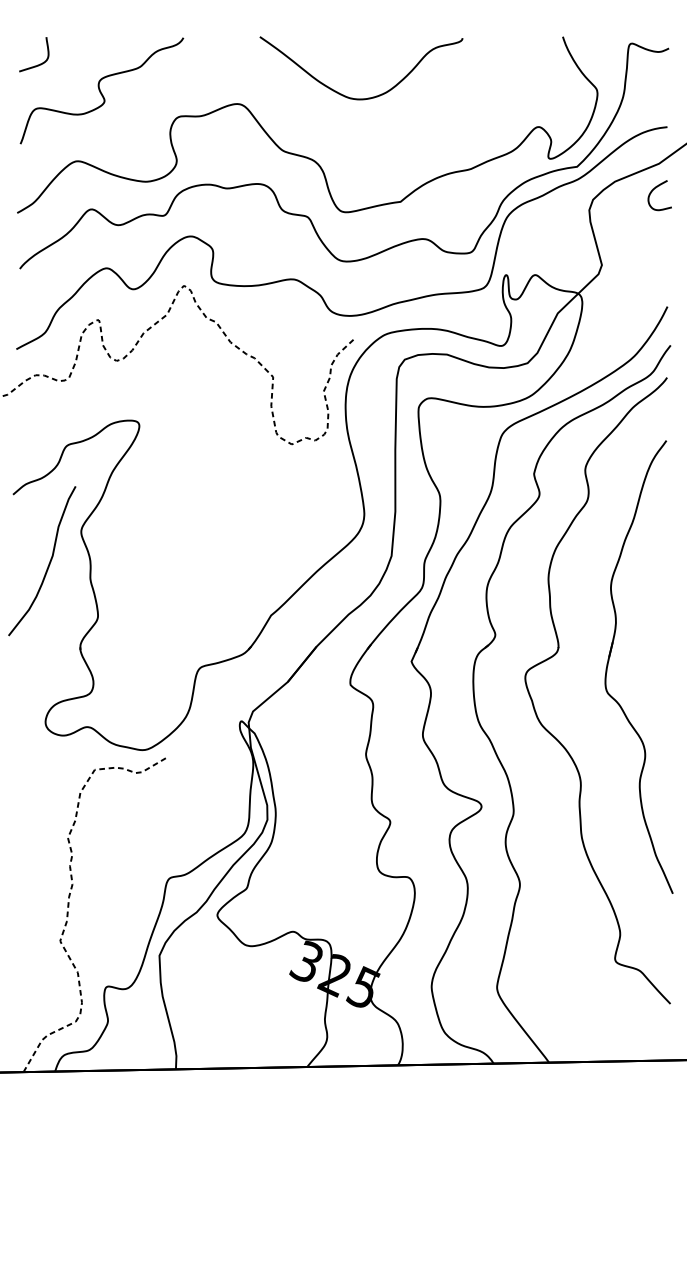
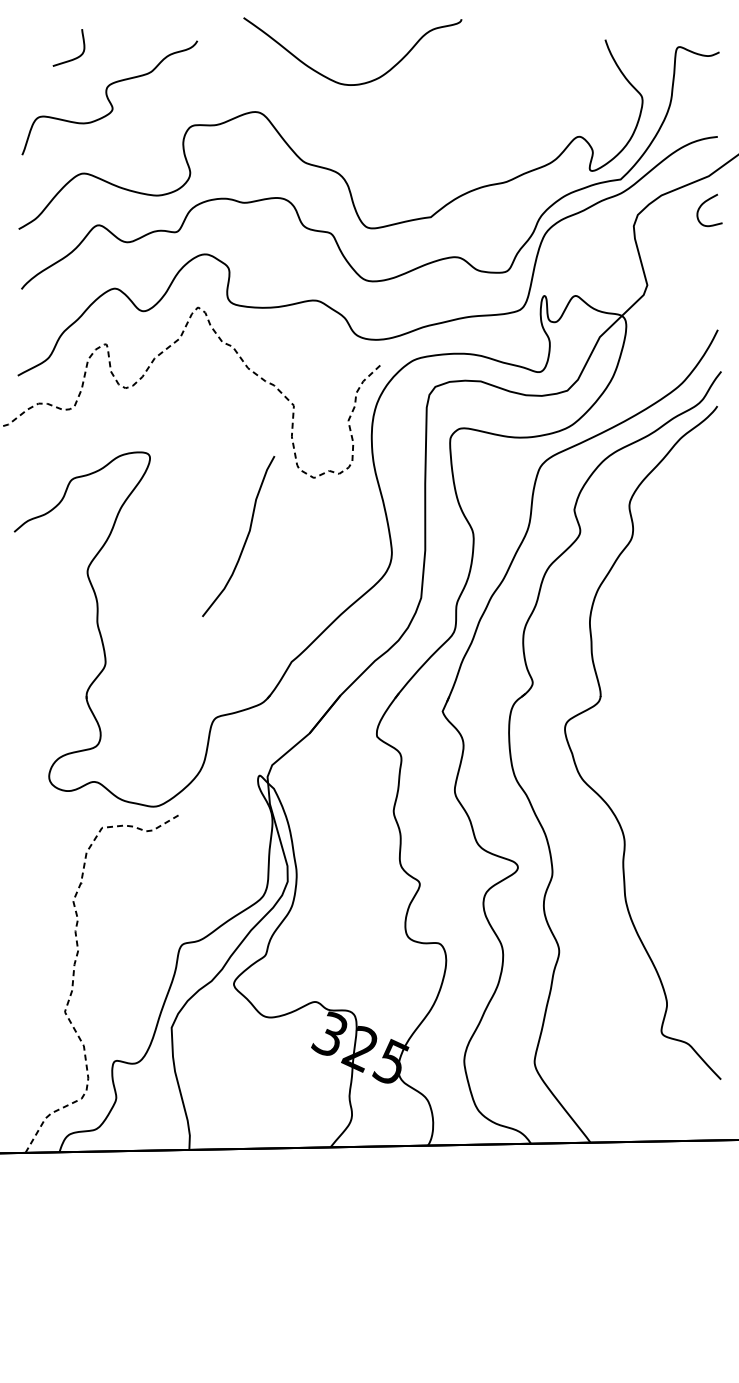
curve: (38, 64) -> (73, 58), moved
curve: (364, 97) -> (356, 83), moved
curve: (48, 563) -> (245, 539), moved
part: (609, 660) -> (655, 710), removed

